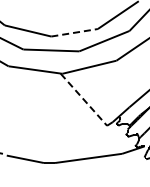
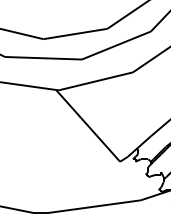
line: (74, 32) -> (75, 33), dashed -> solid
line: (83, 99) -> (87, 125), dashed -> solid

